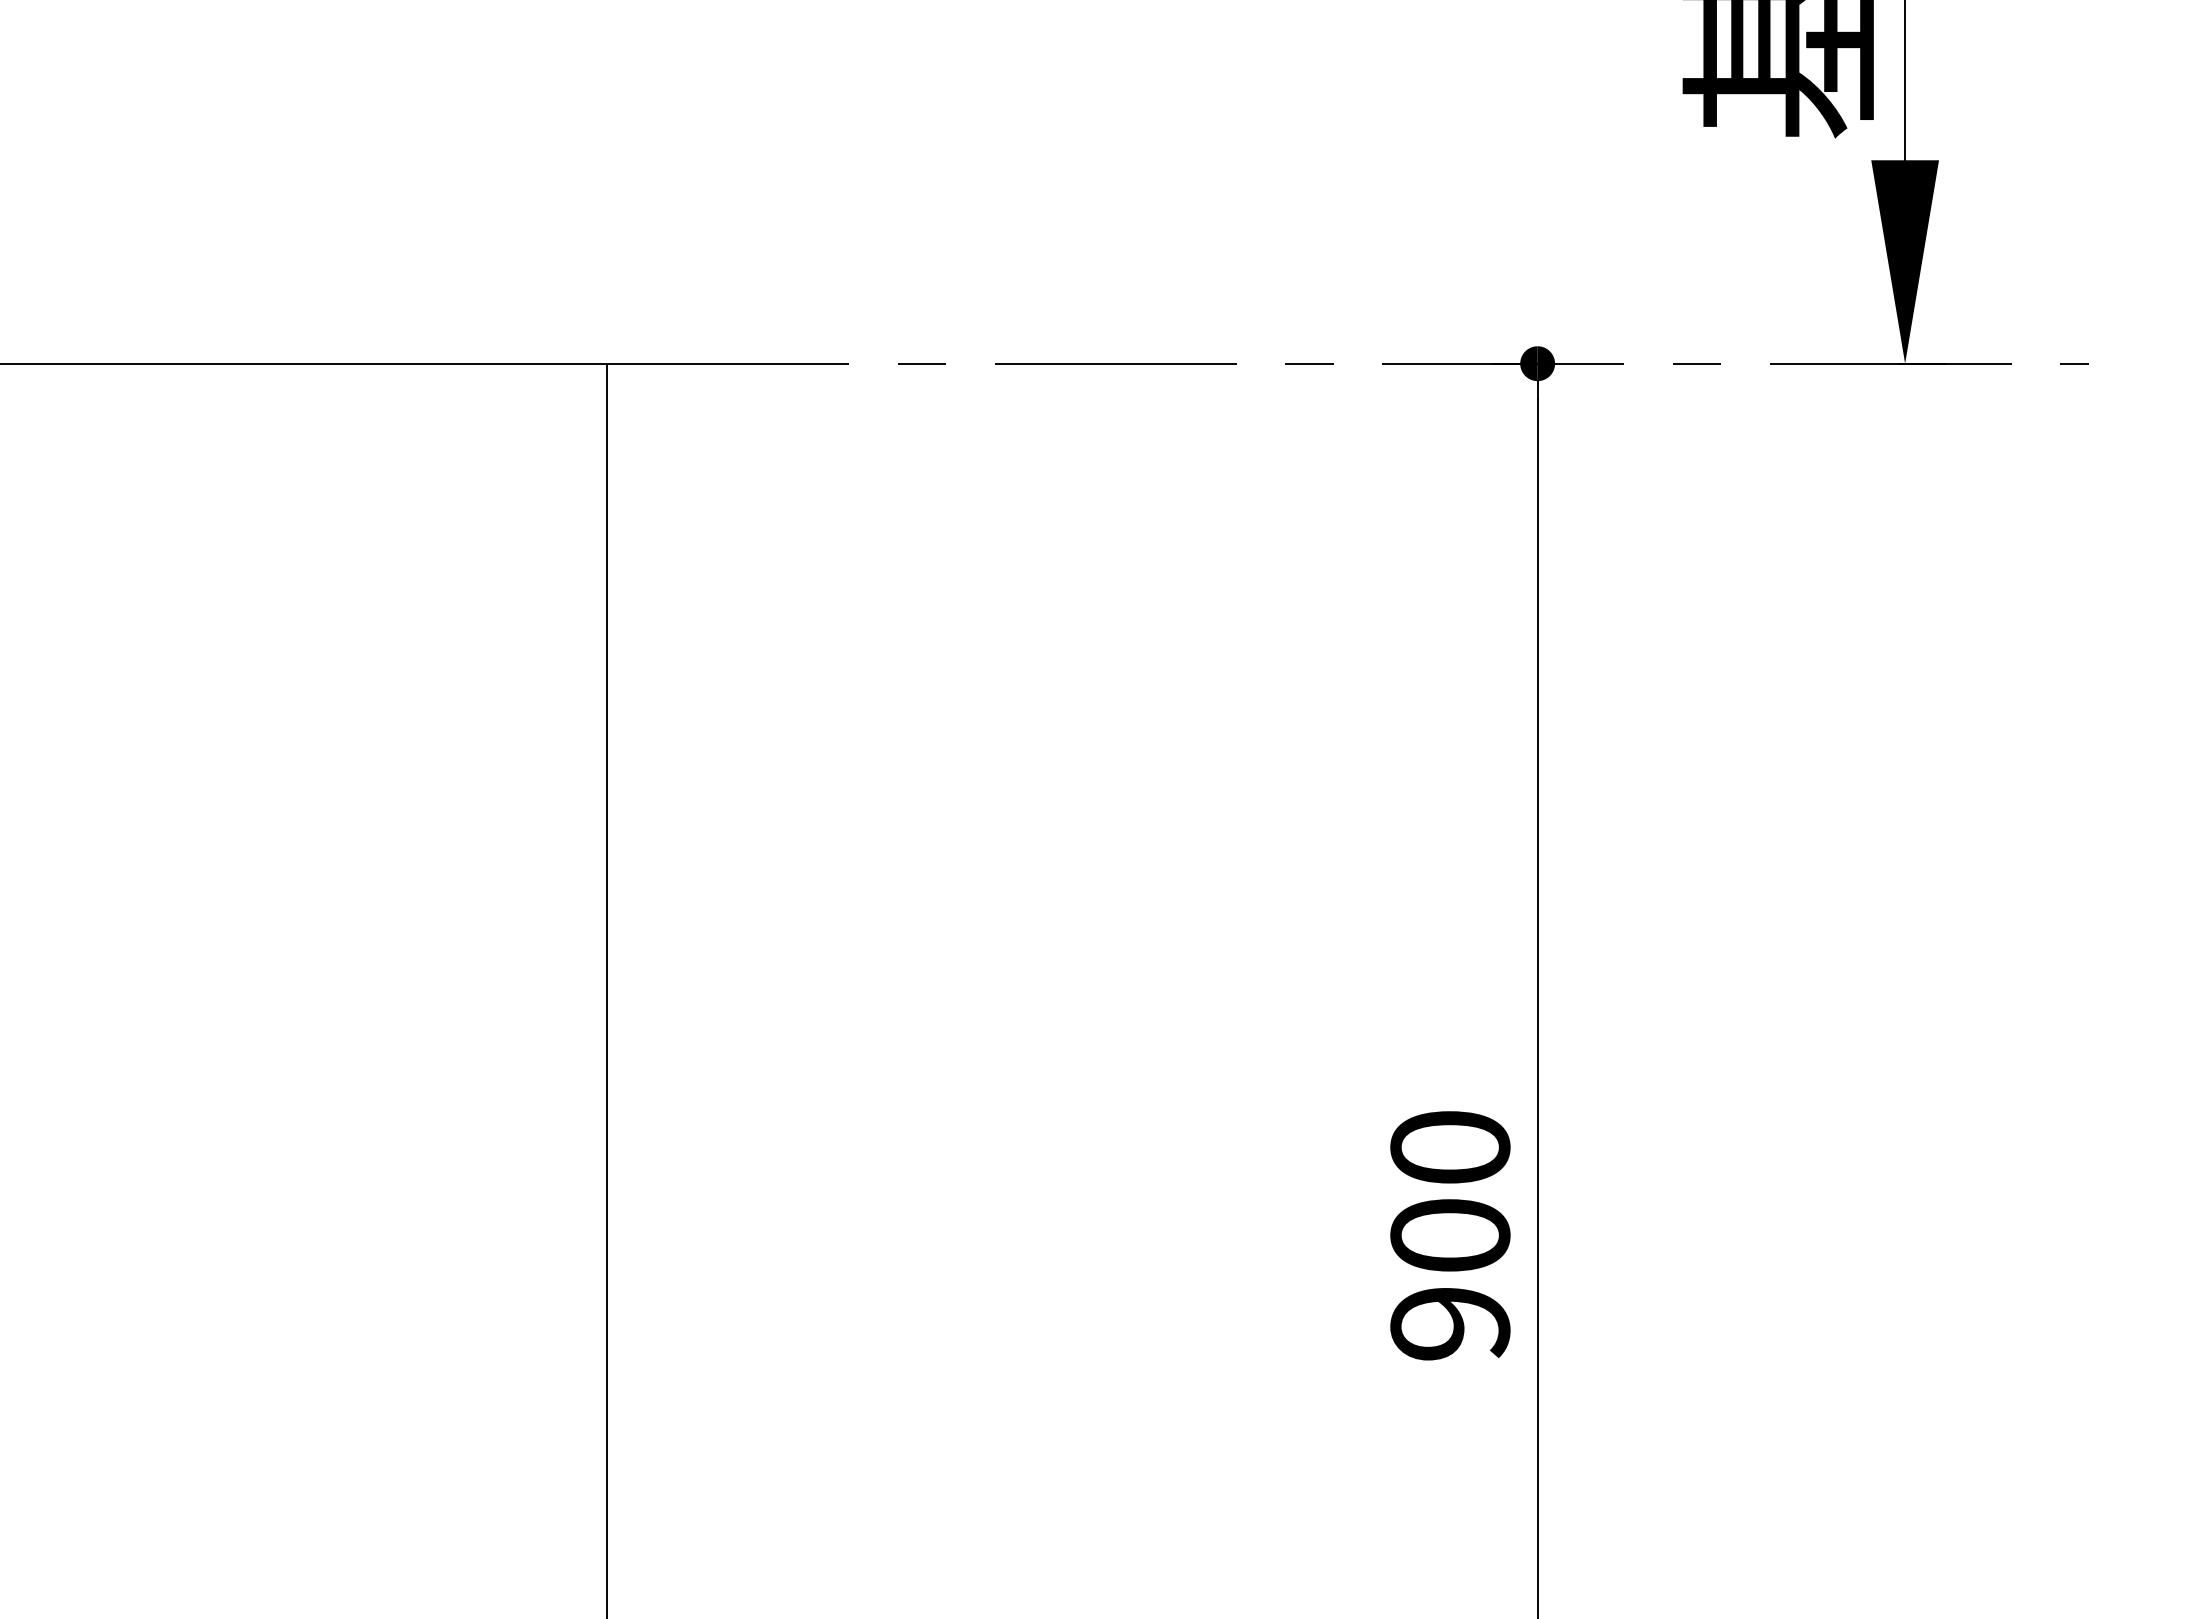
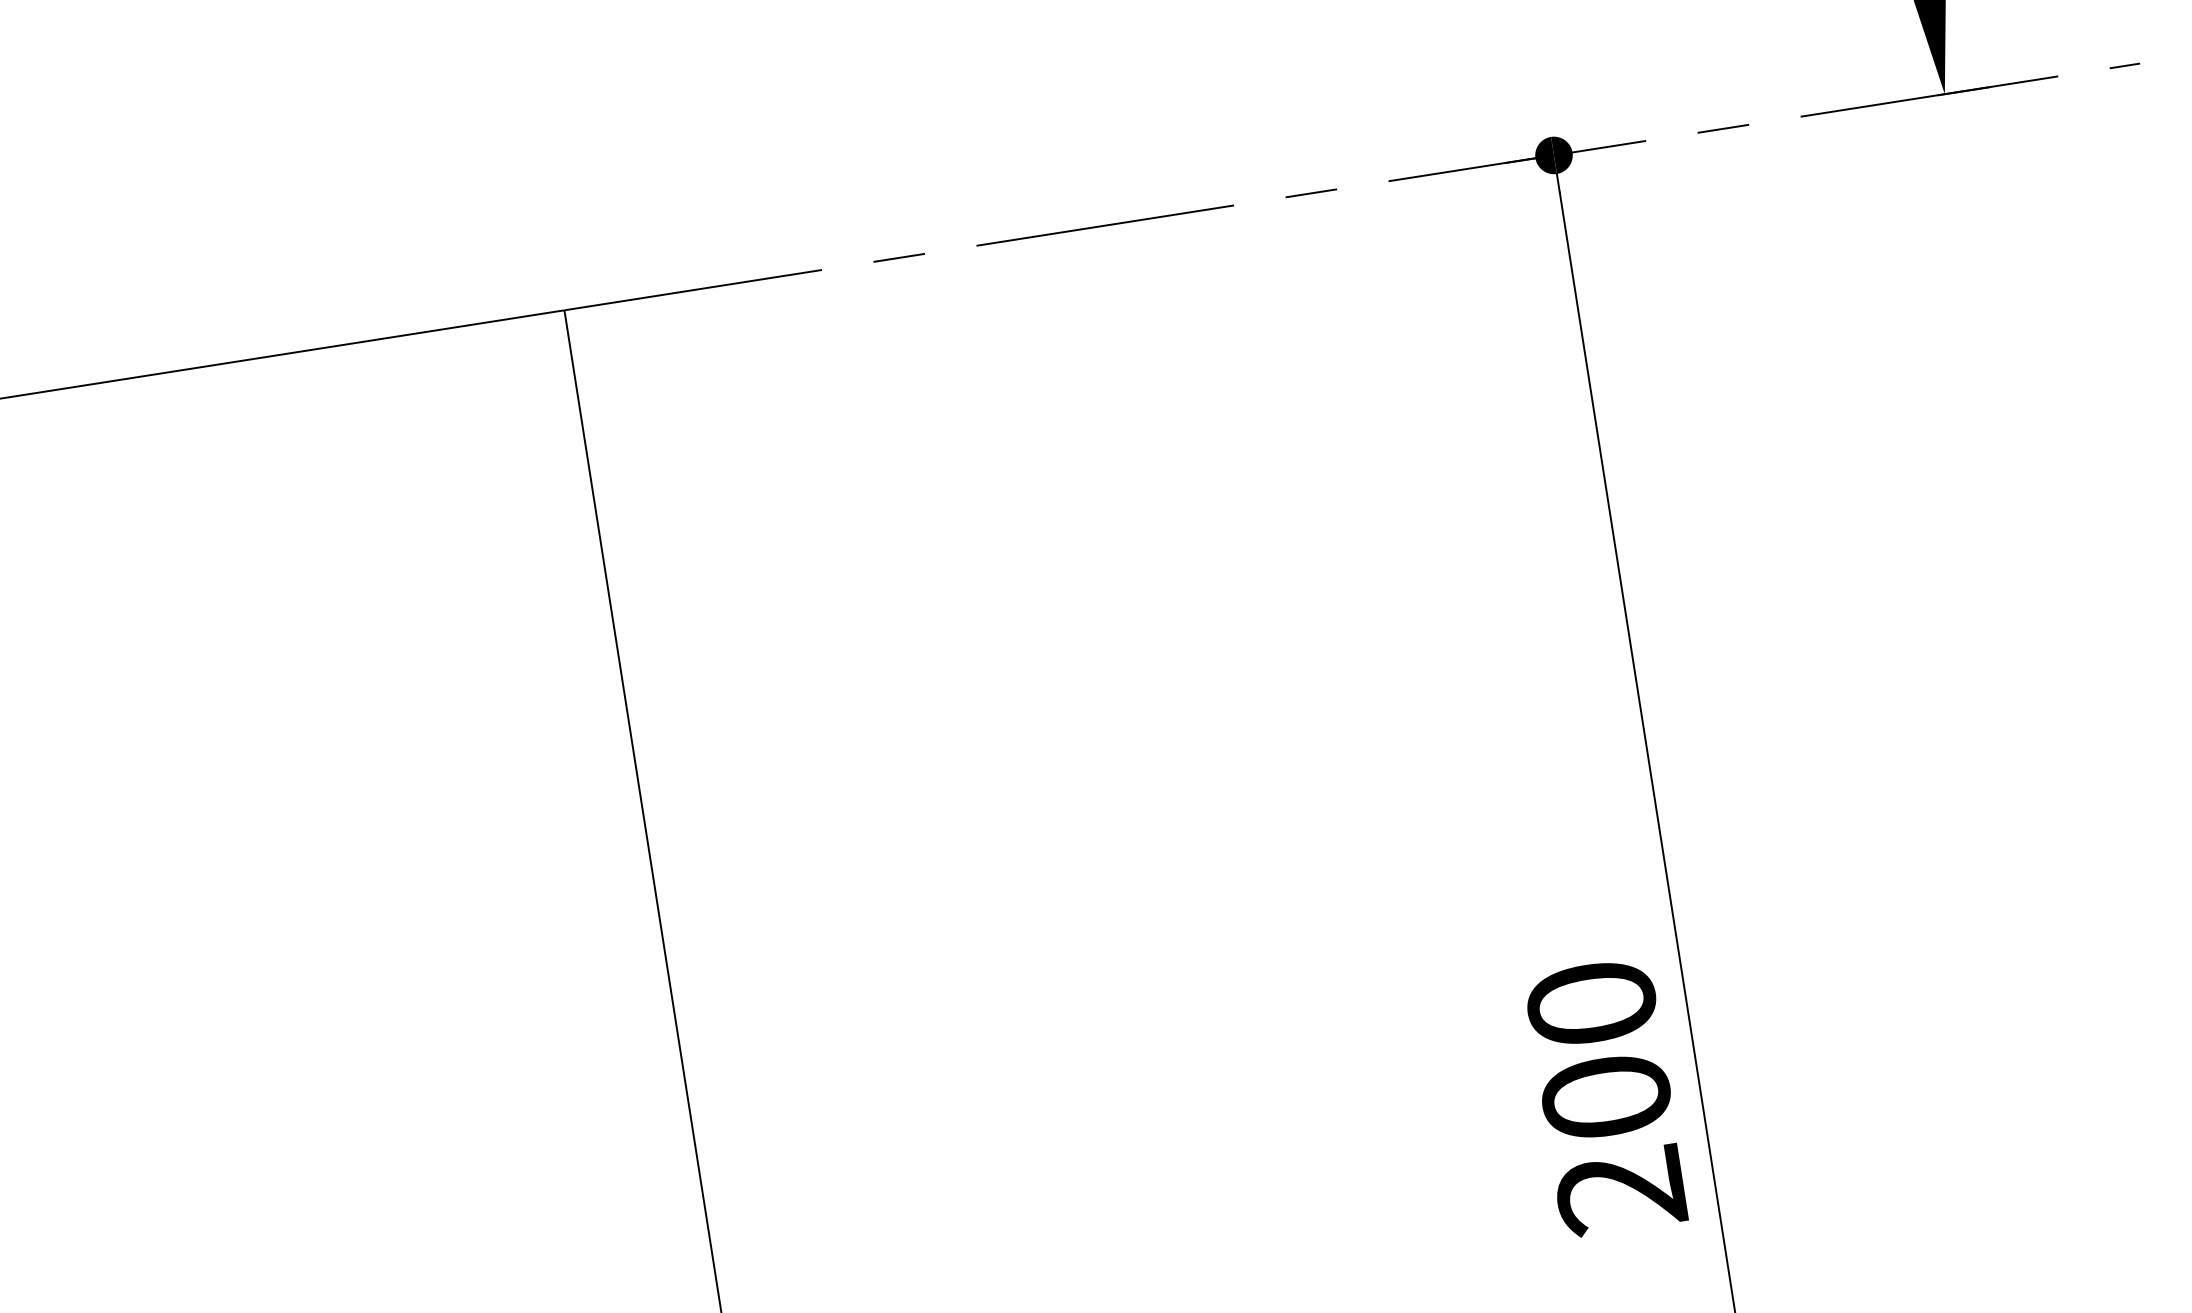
text: (1450, 1323) -> (1621, 1190), 900 -> 200

